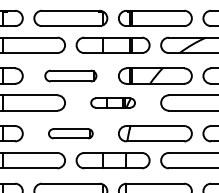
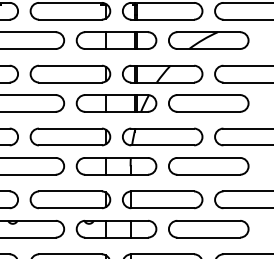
part: (70, 75) -> (70, 73), size x1.43
part: (113, 103) -> (116, 103), size x1.67
part: (70, 133) -> (70, 136), size x1.67

